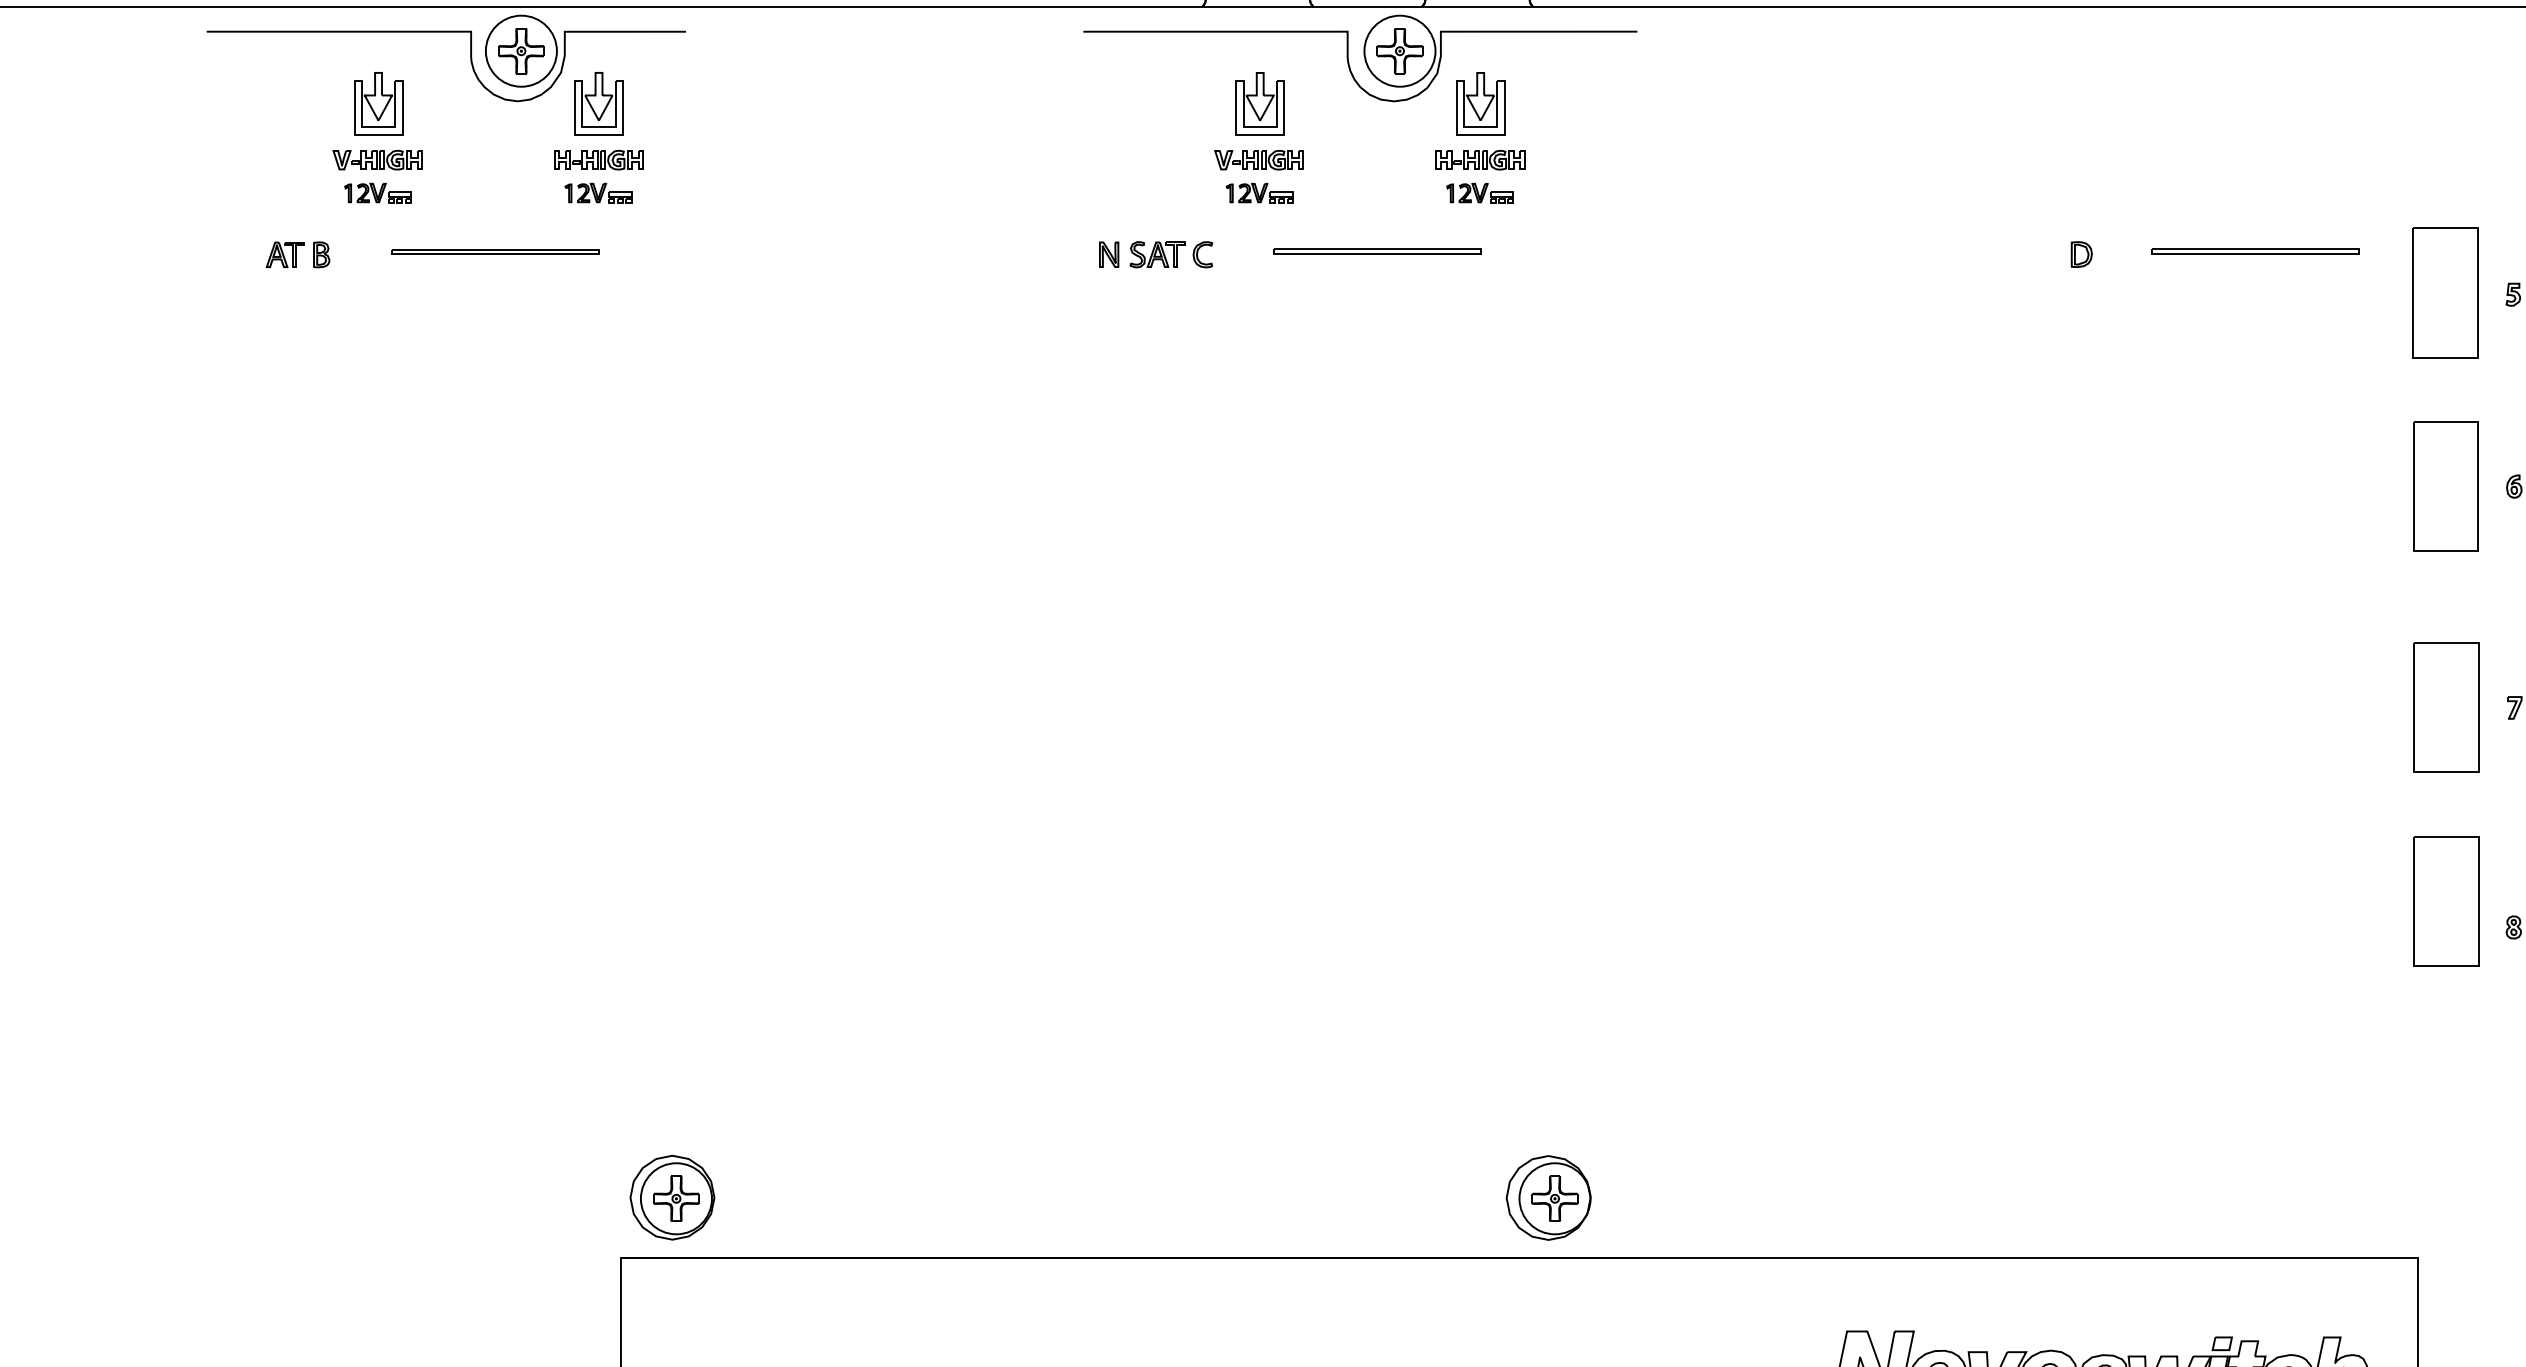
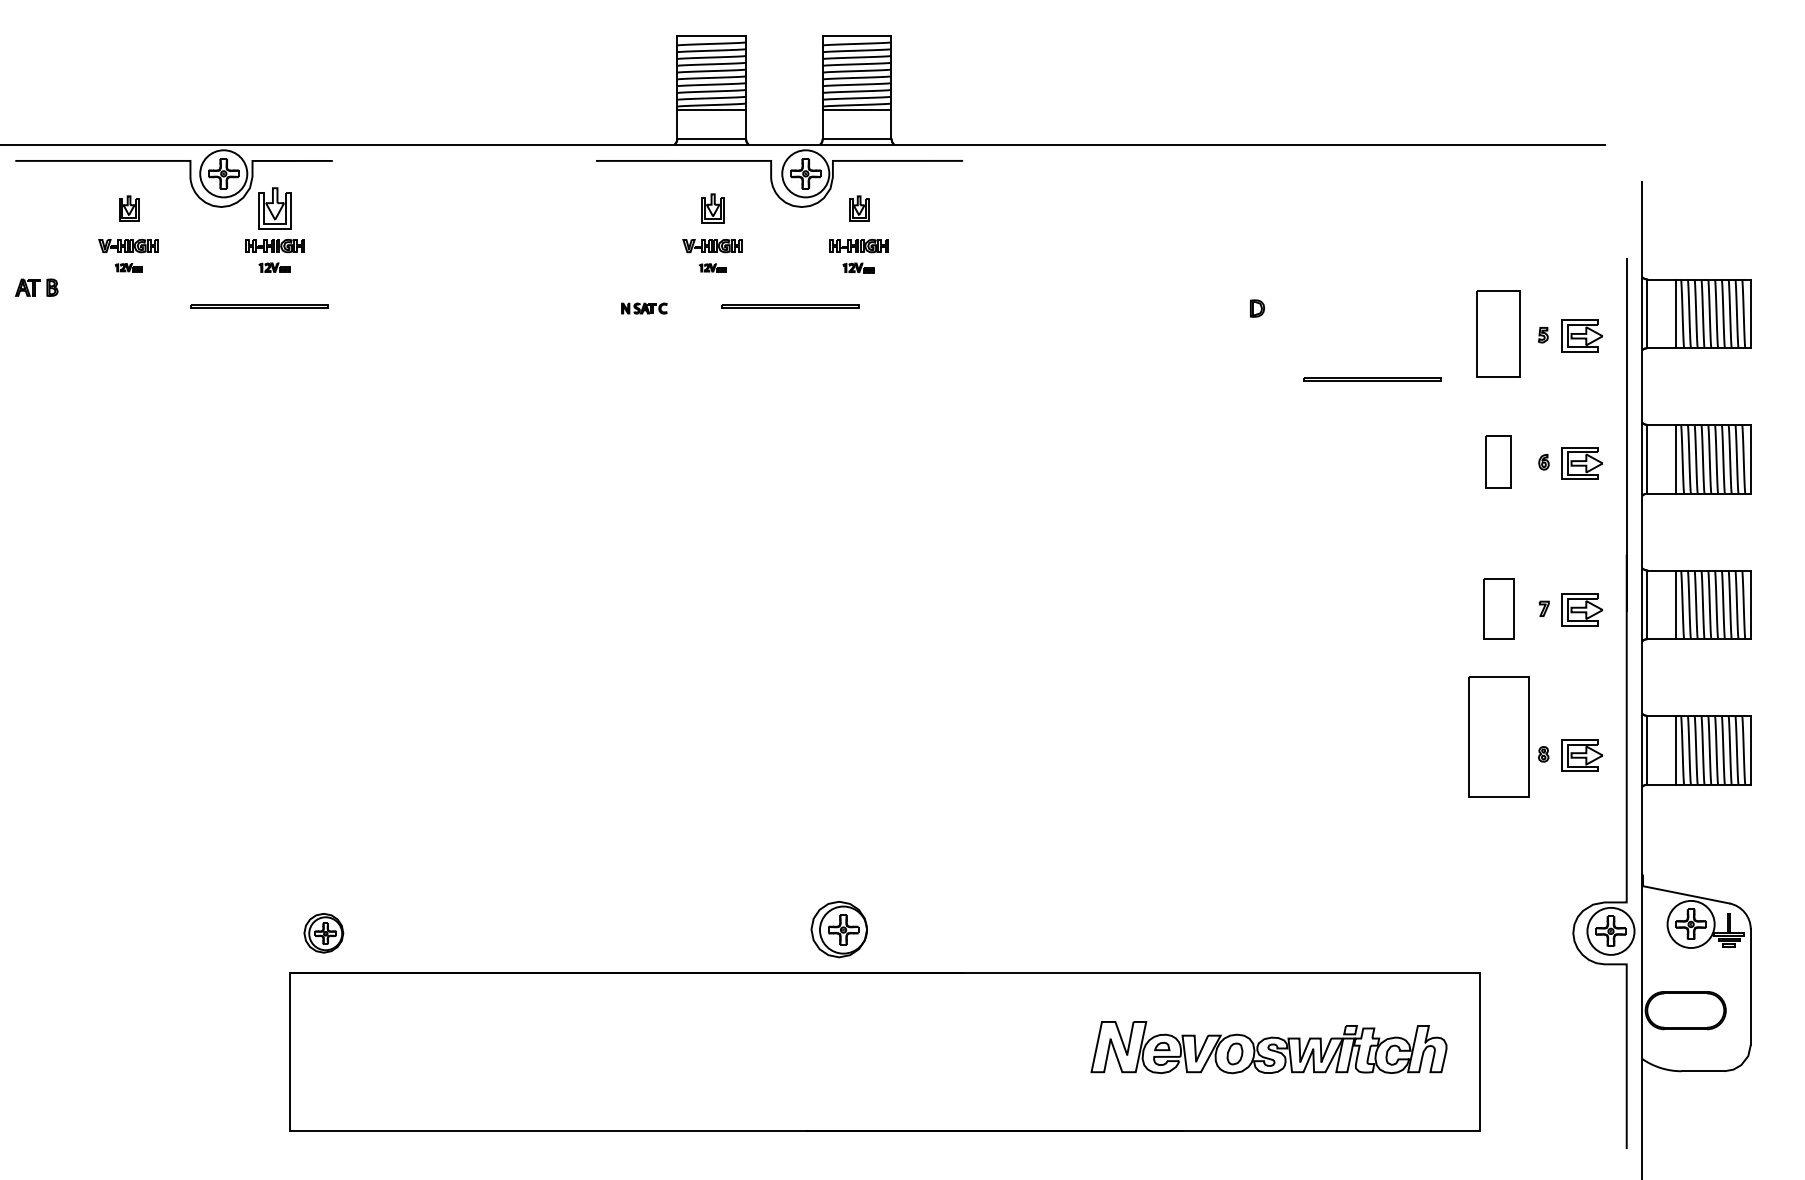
part: (377, 103) -> (128, 208), size x0.6
part: (1259, 103) -> (712, 208), size x0.7
part: (1479, 103) -> (858, 208), size x0.6
part: (377, 192) -> (128, 267), size x0.6
part: (597, 192) -> (274, 267), size x0.7
part: (1259, 192) -> (712, 267), size x0.6
part: (1479, 192) -> (858, 267), size x0.7
line: (495, 249) -> (259, 305), moved
line: (2255, 249) -> (1372, 378), moved
part: (297, 254) -> (36, 287), moved
part: (1156, 254) -> (644, 308), size x0.6
part: (2445, 485) -> (1498, 461), size x0.6
part: (2445, 707) -> (1498, 608), size x0.7
part: (2447, 900) -> (1499, 736), size x1.4
part: (671, 1196) -> (323, 932), size x0.7
part: (1547, 1197) -> (838, 929), moved

